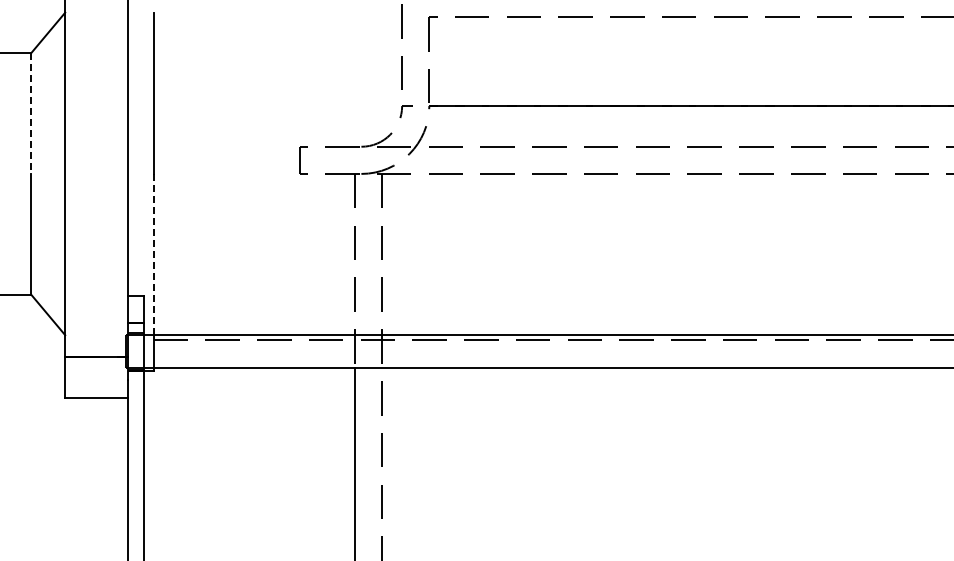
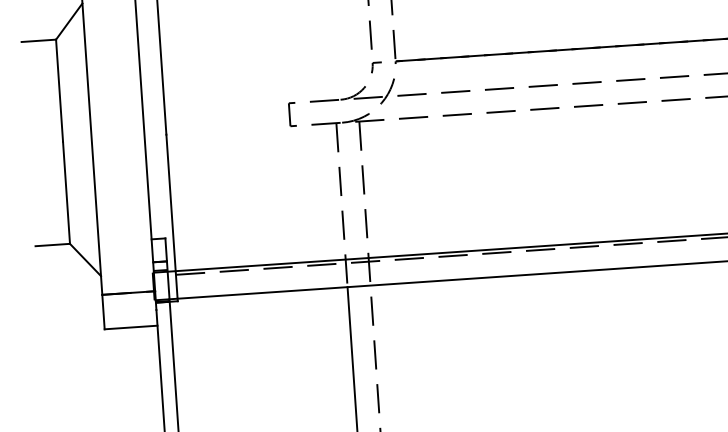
line: (31, 114) -> (59, 91), dashed -> solid
line: (153, 254) -> (171, 202), dashed -> solid

